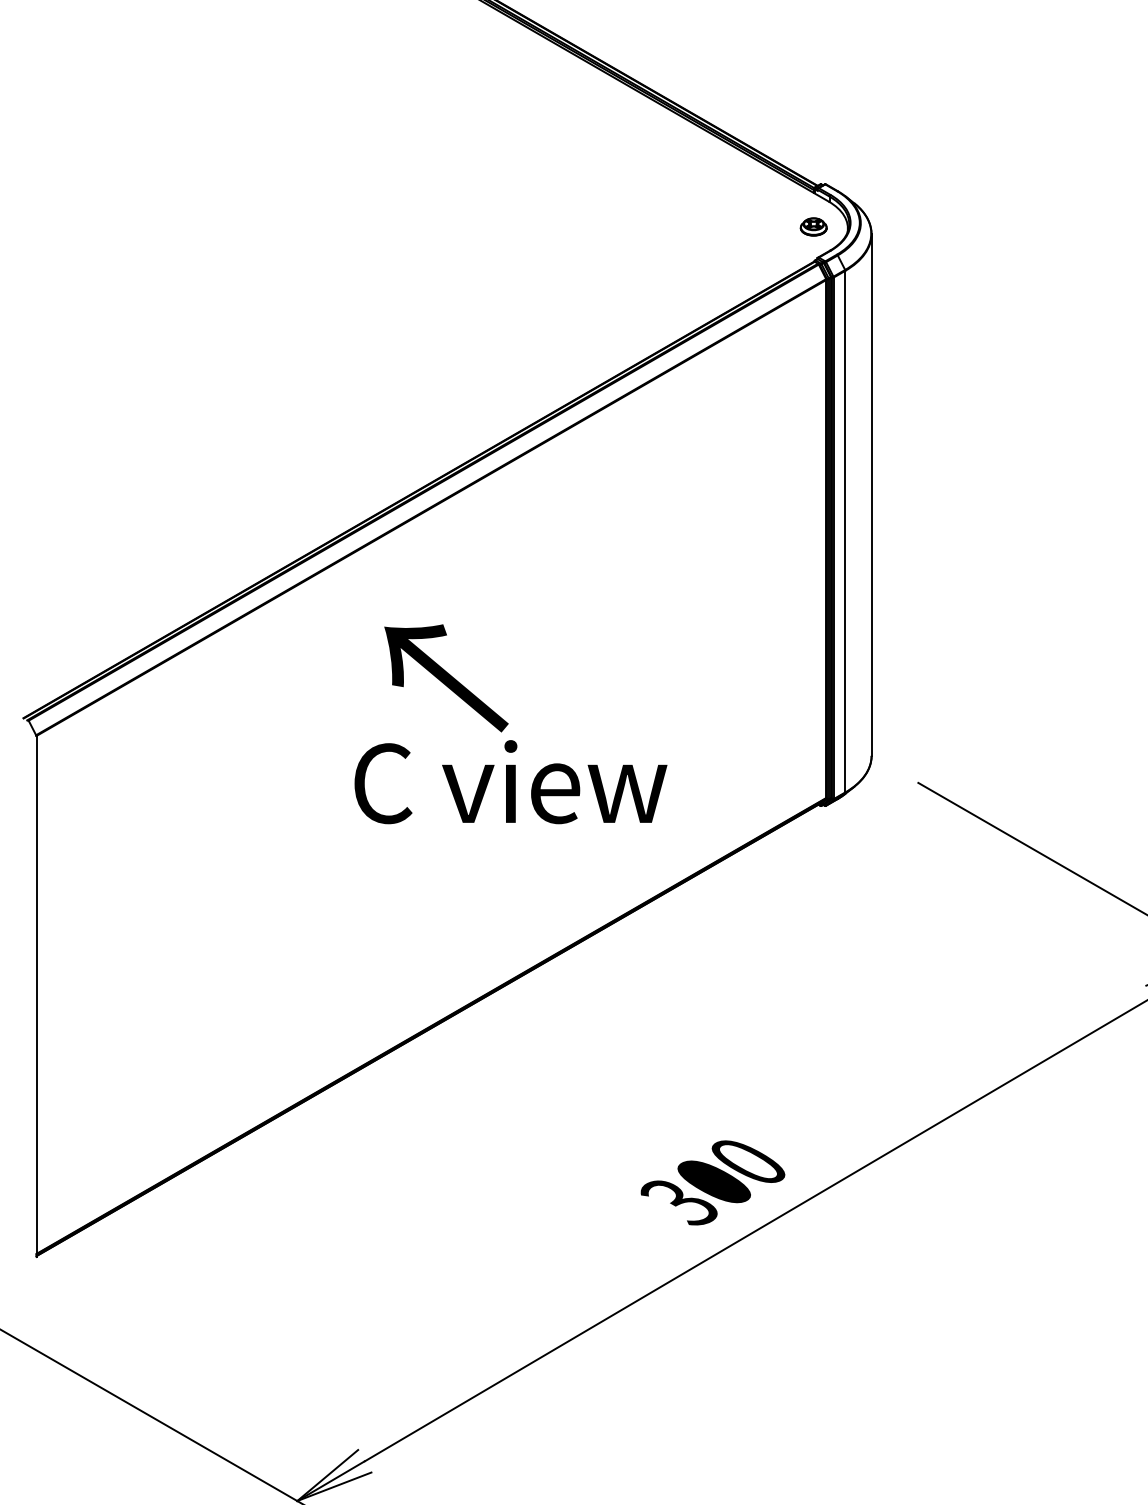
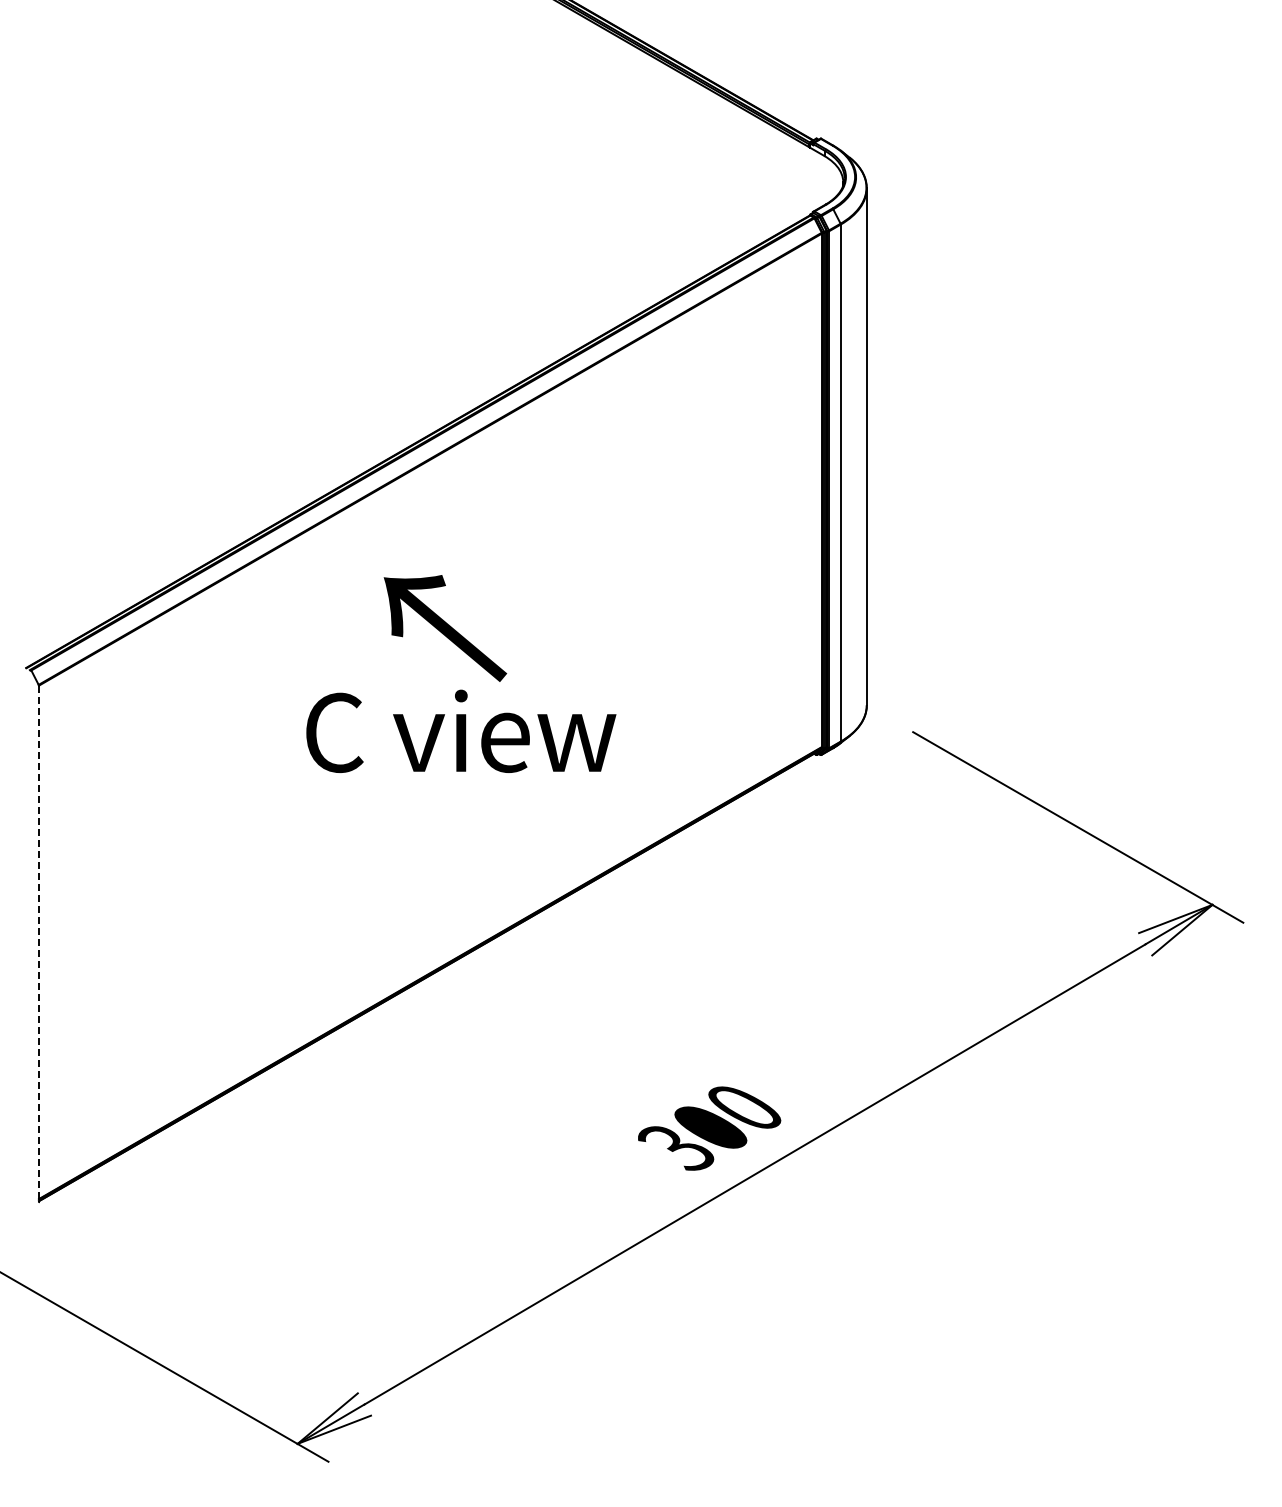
part: (813, 226) -> (809, 180), removed
text: (511, 781) -> (461, 730), moved
line: (36, 996) -> (39, 943), solid -> dashed

